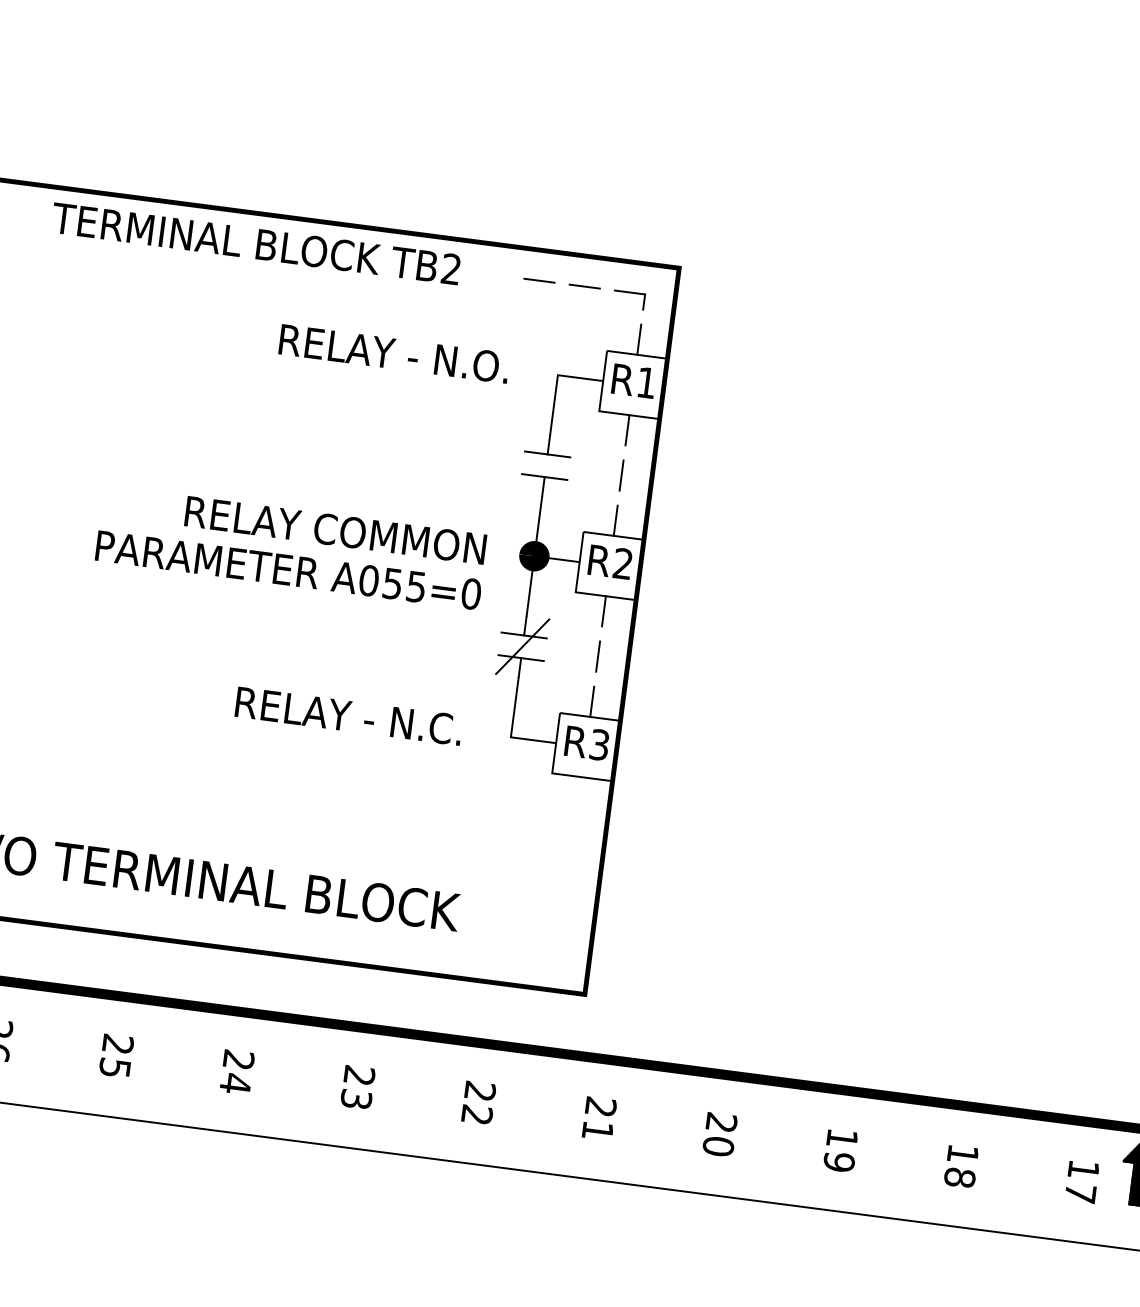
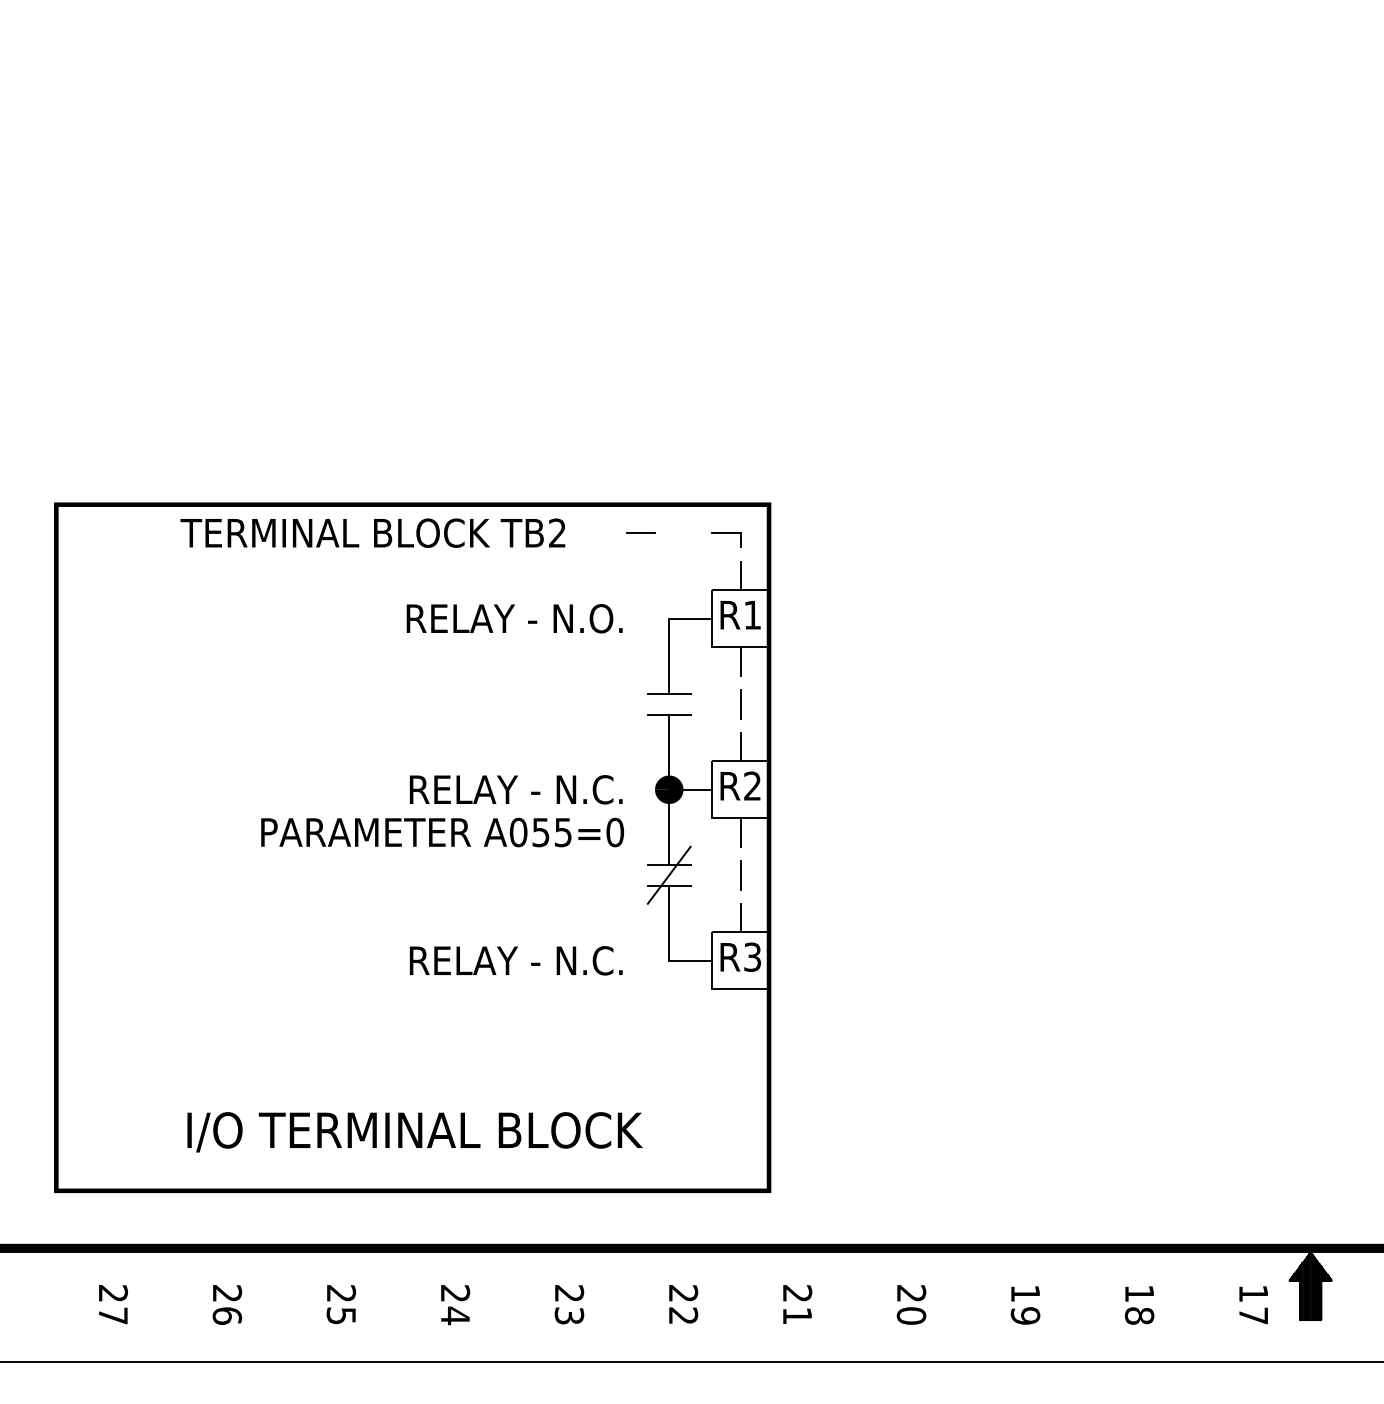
line: (584, 286) -> (683, 533), removed
text: (335, 530) -> (481, 789), RELAY COMMON -> RELAY - N.C.

